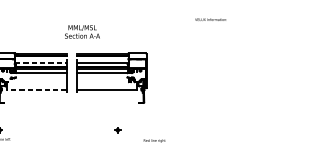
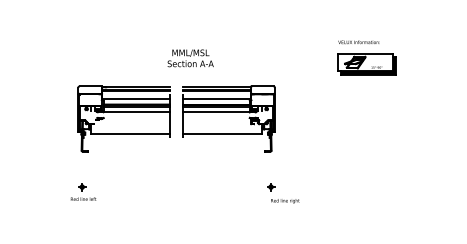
part: (216, 36) -> (366, 64), added
line: (41, 62) -> (136, 98), dashed -> solid
line: (36, 90) -> (130, 134), dashed -> solid
part: (118, 130) -> (271, 187), moved

